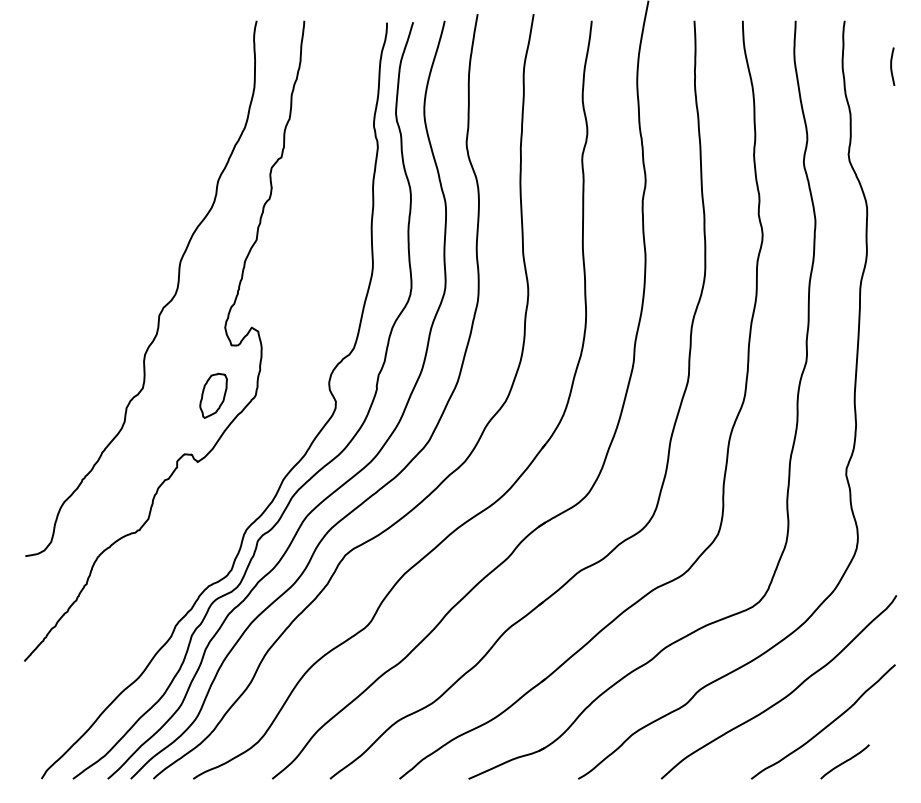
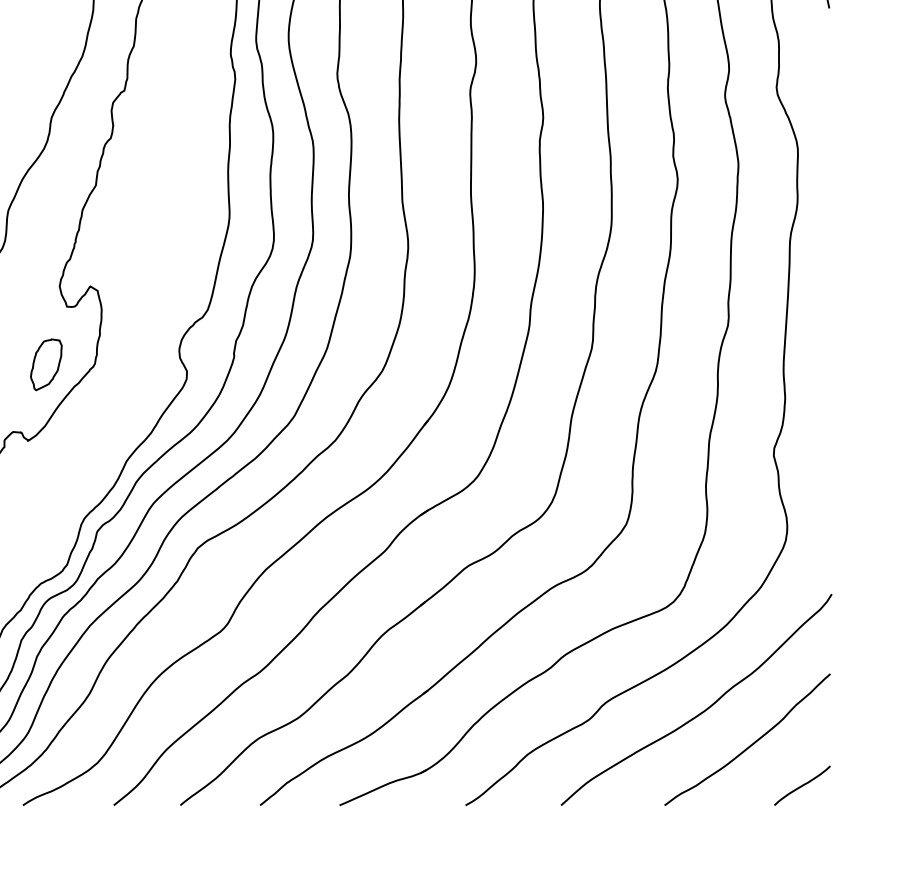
curve: (844, 761) -> (801, 785), moved

